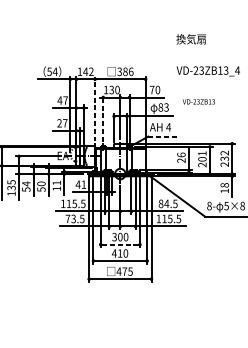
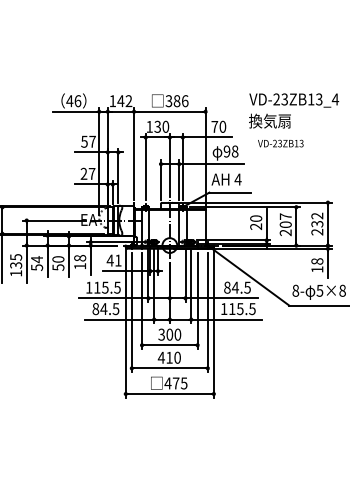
text: (190, 38) -> (269, 120), moved
text: (52, 72) -> (73, 101), 54 -> 46
text: (59, 100) -> (84, 141), 47 -> 57
text: (163, 107) -> (230, 151), 83 -> 98
line: (95, 108) -> (134, 153), dashed -> solid
line: (103, 118) -> (145, 166), dashed -> solid
line: (163, 136) -> (230, 192), dashed -> solid
text: (202, 153) -> (285, 216), 201 -> 207
text: (180, 154) -> (255, 218), 26 -> 20
text: (57, 182) -> (80, 257), 11 -> 18
text: (70, 219) -> (99, 309), 73.5 -> 84.5
line: (120, 244) -> (169, 345), dashed -> solid

